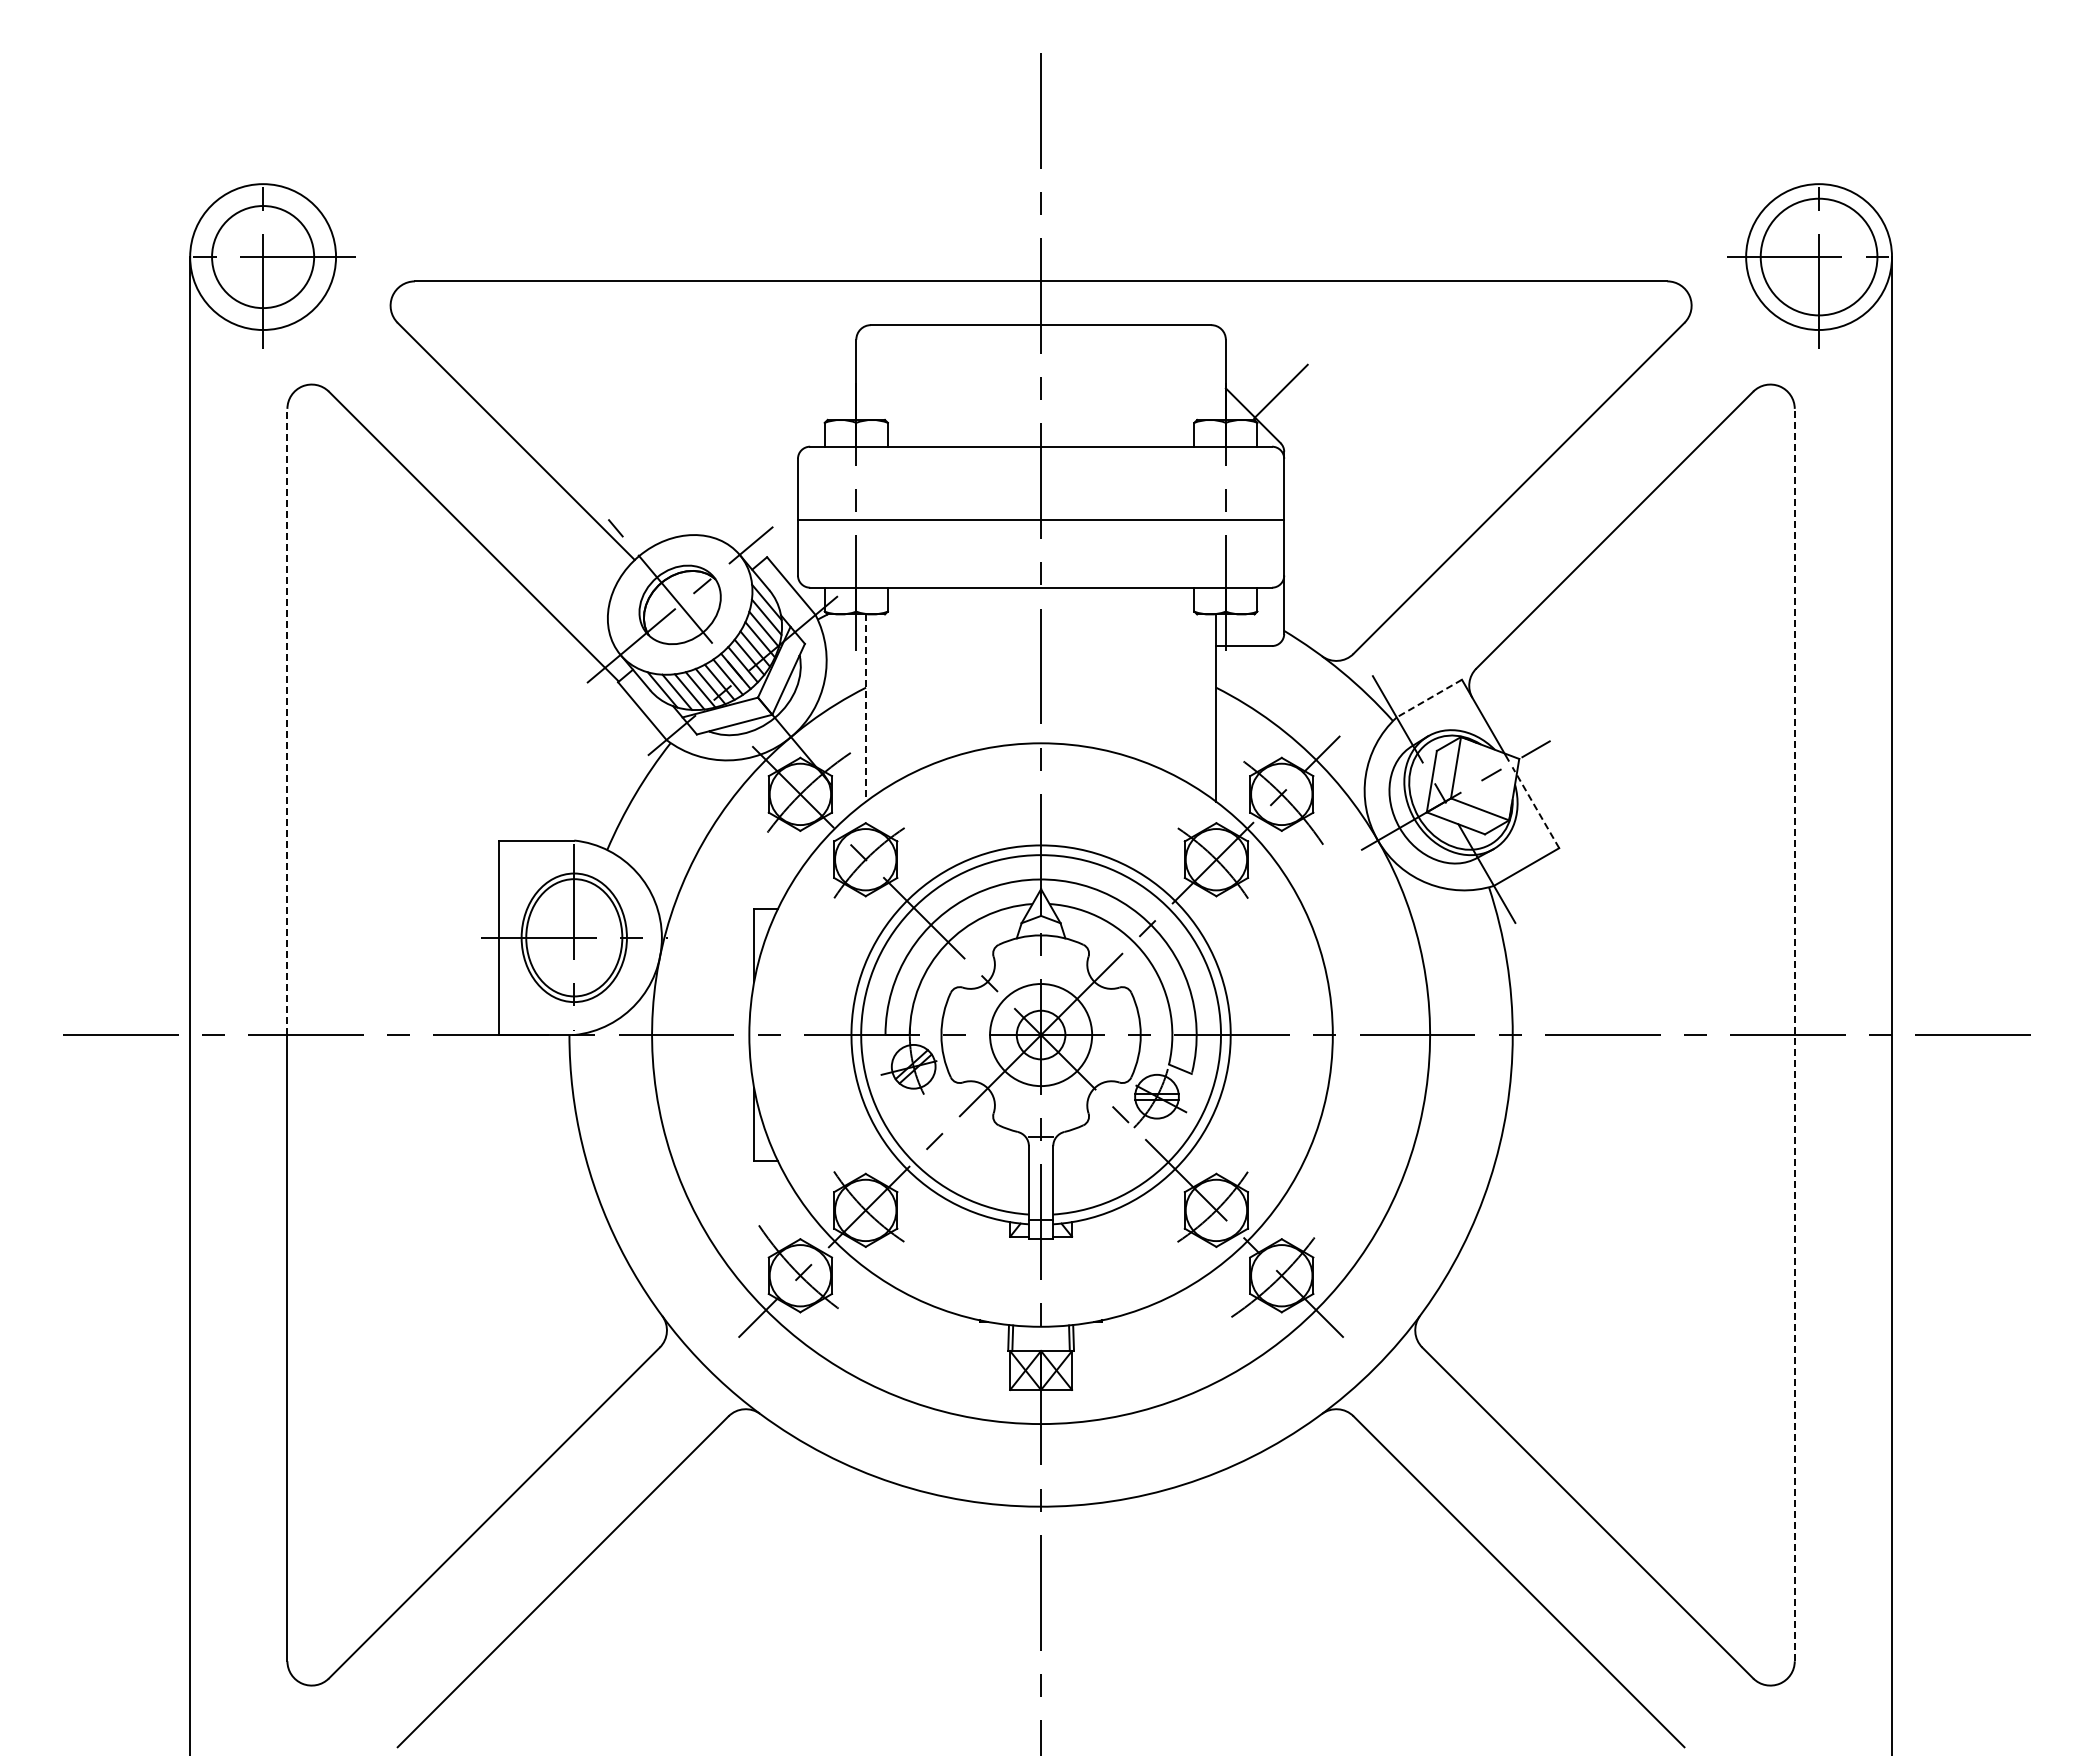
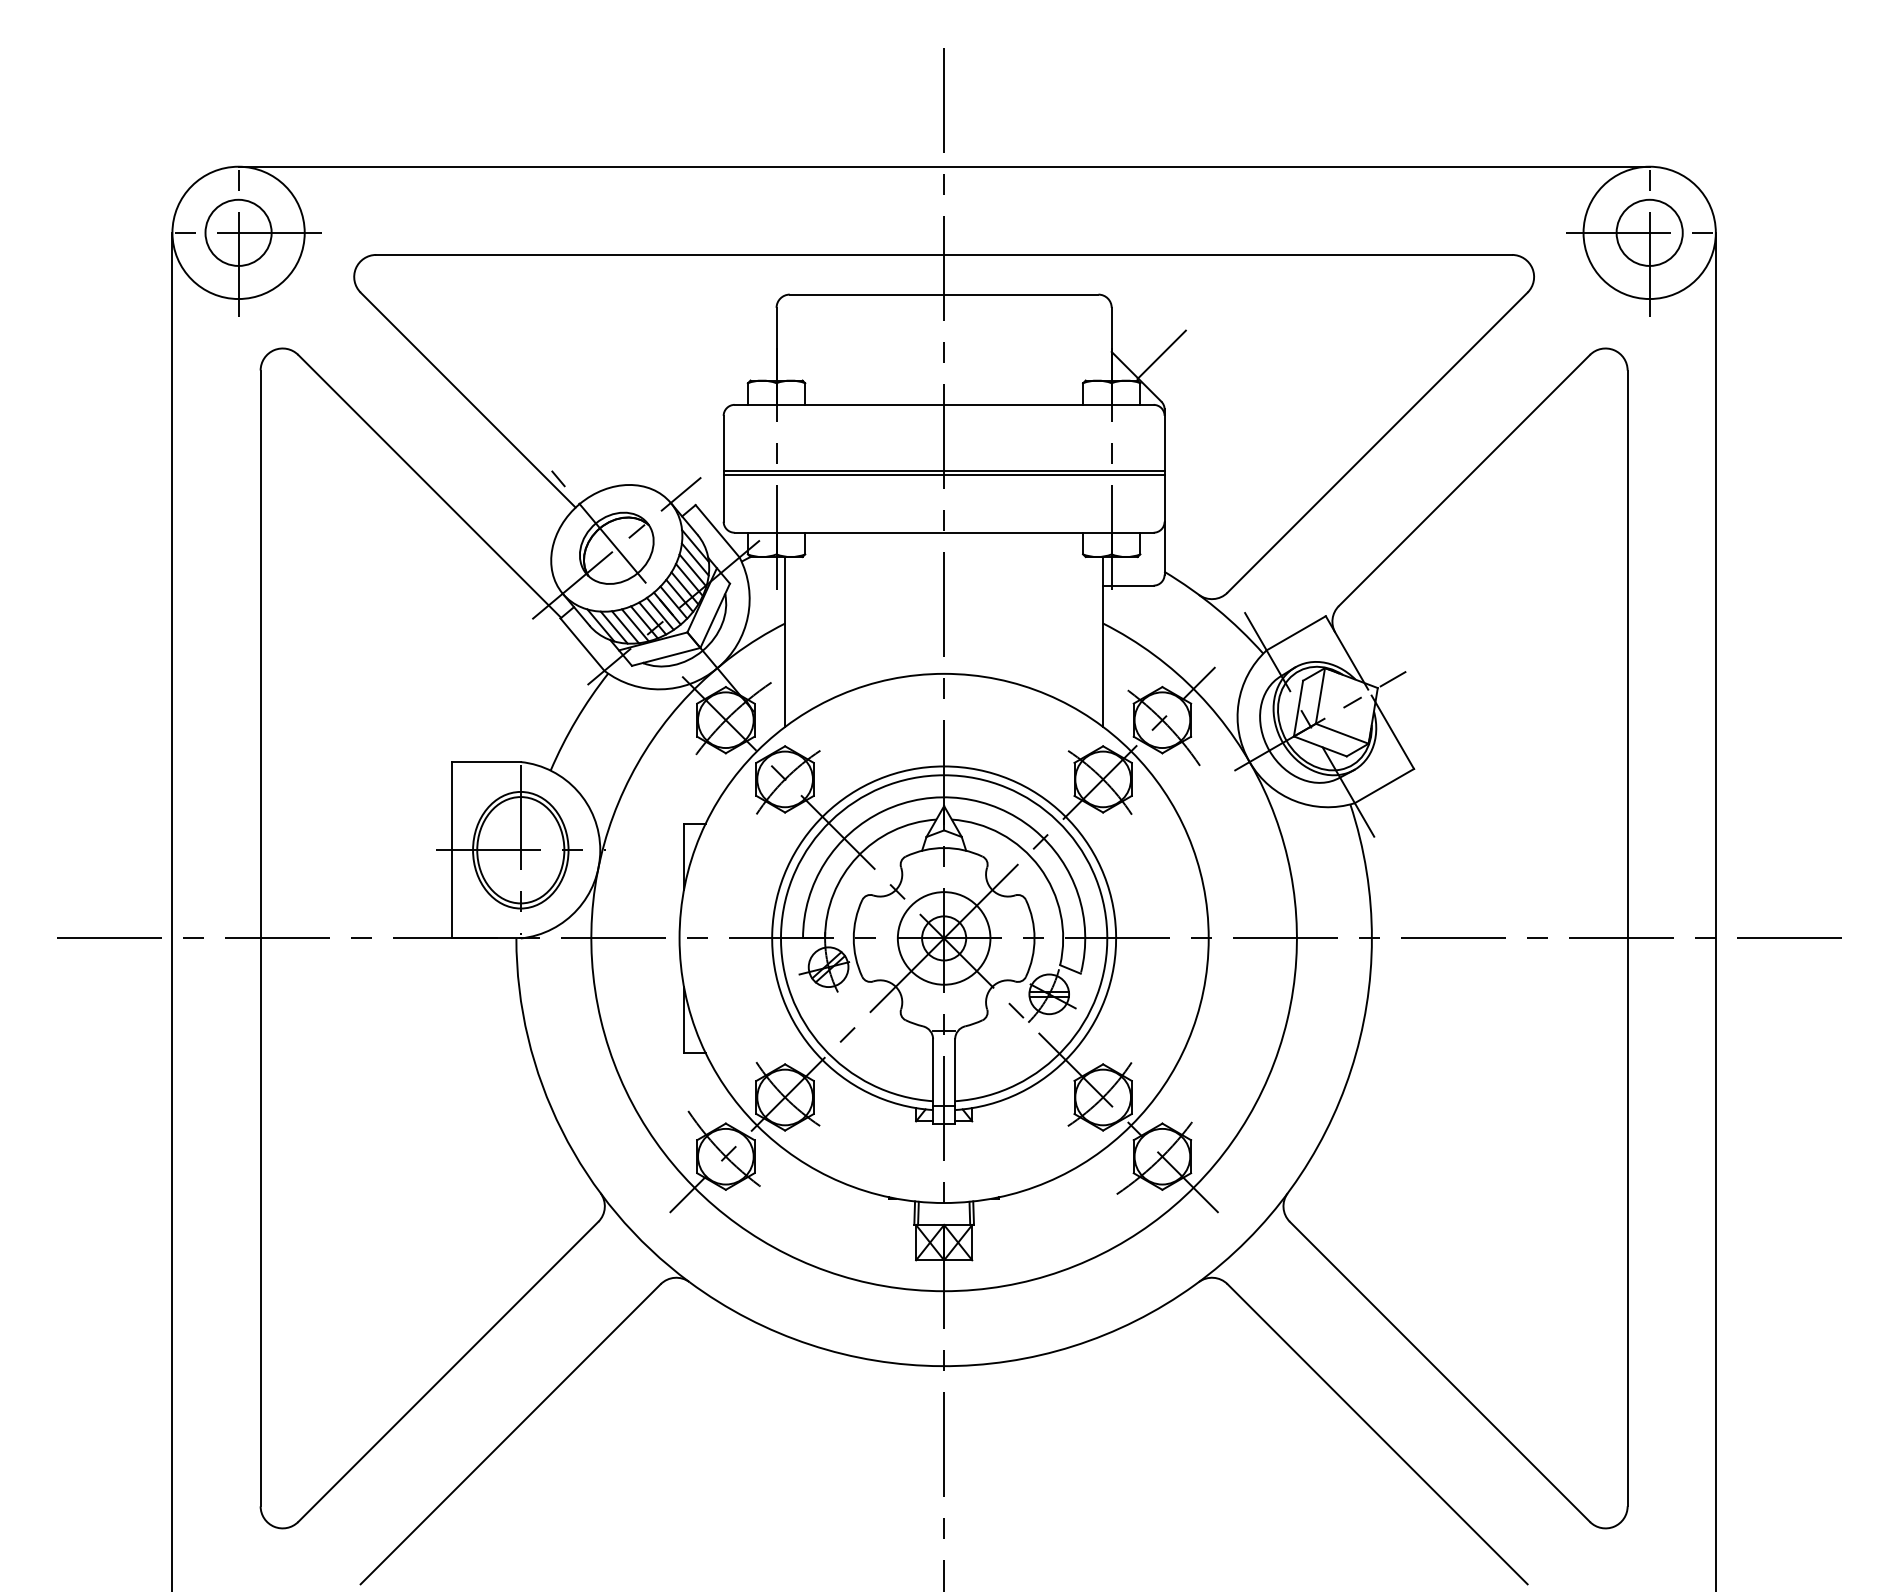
line: (1041, 184) -> (944, 167), added
circle: (262, 256) -> (238, 232), size x0.71
circle: (1818, 256) -> (1649, 232), size x0.62
line: (1040, 524) -> (943, 475), added
line: (1429, 698) -> (1296, 633), dashed -> solid
line: (866, 708) -> (785, 642), dashed -> solid
line: (287, 721) -> (260, 654), dashed -> solid
line: (1535, 807) -> (1392, 732), dashed -> solid
line: (1794, 1034) -> (1627, 937), dashed -> solid

